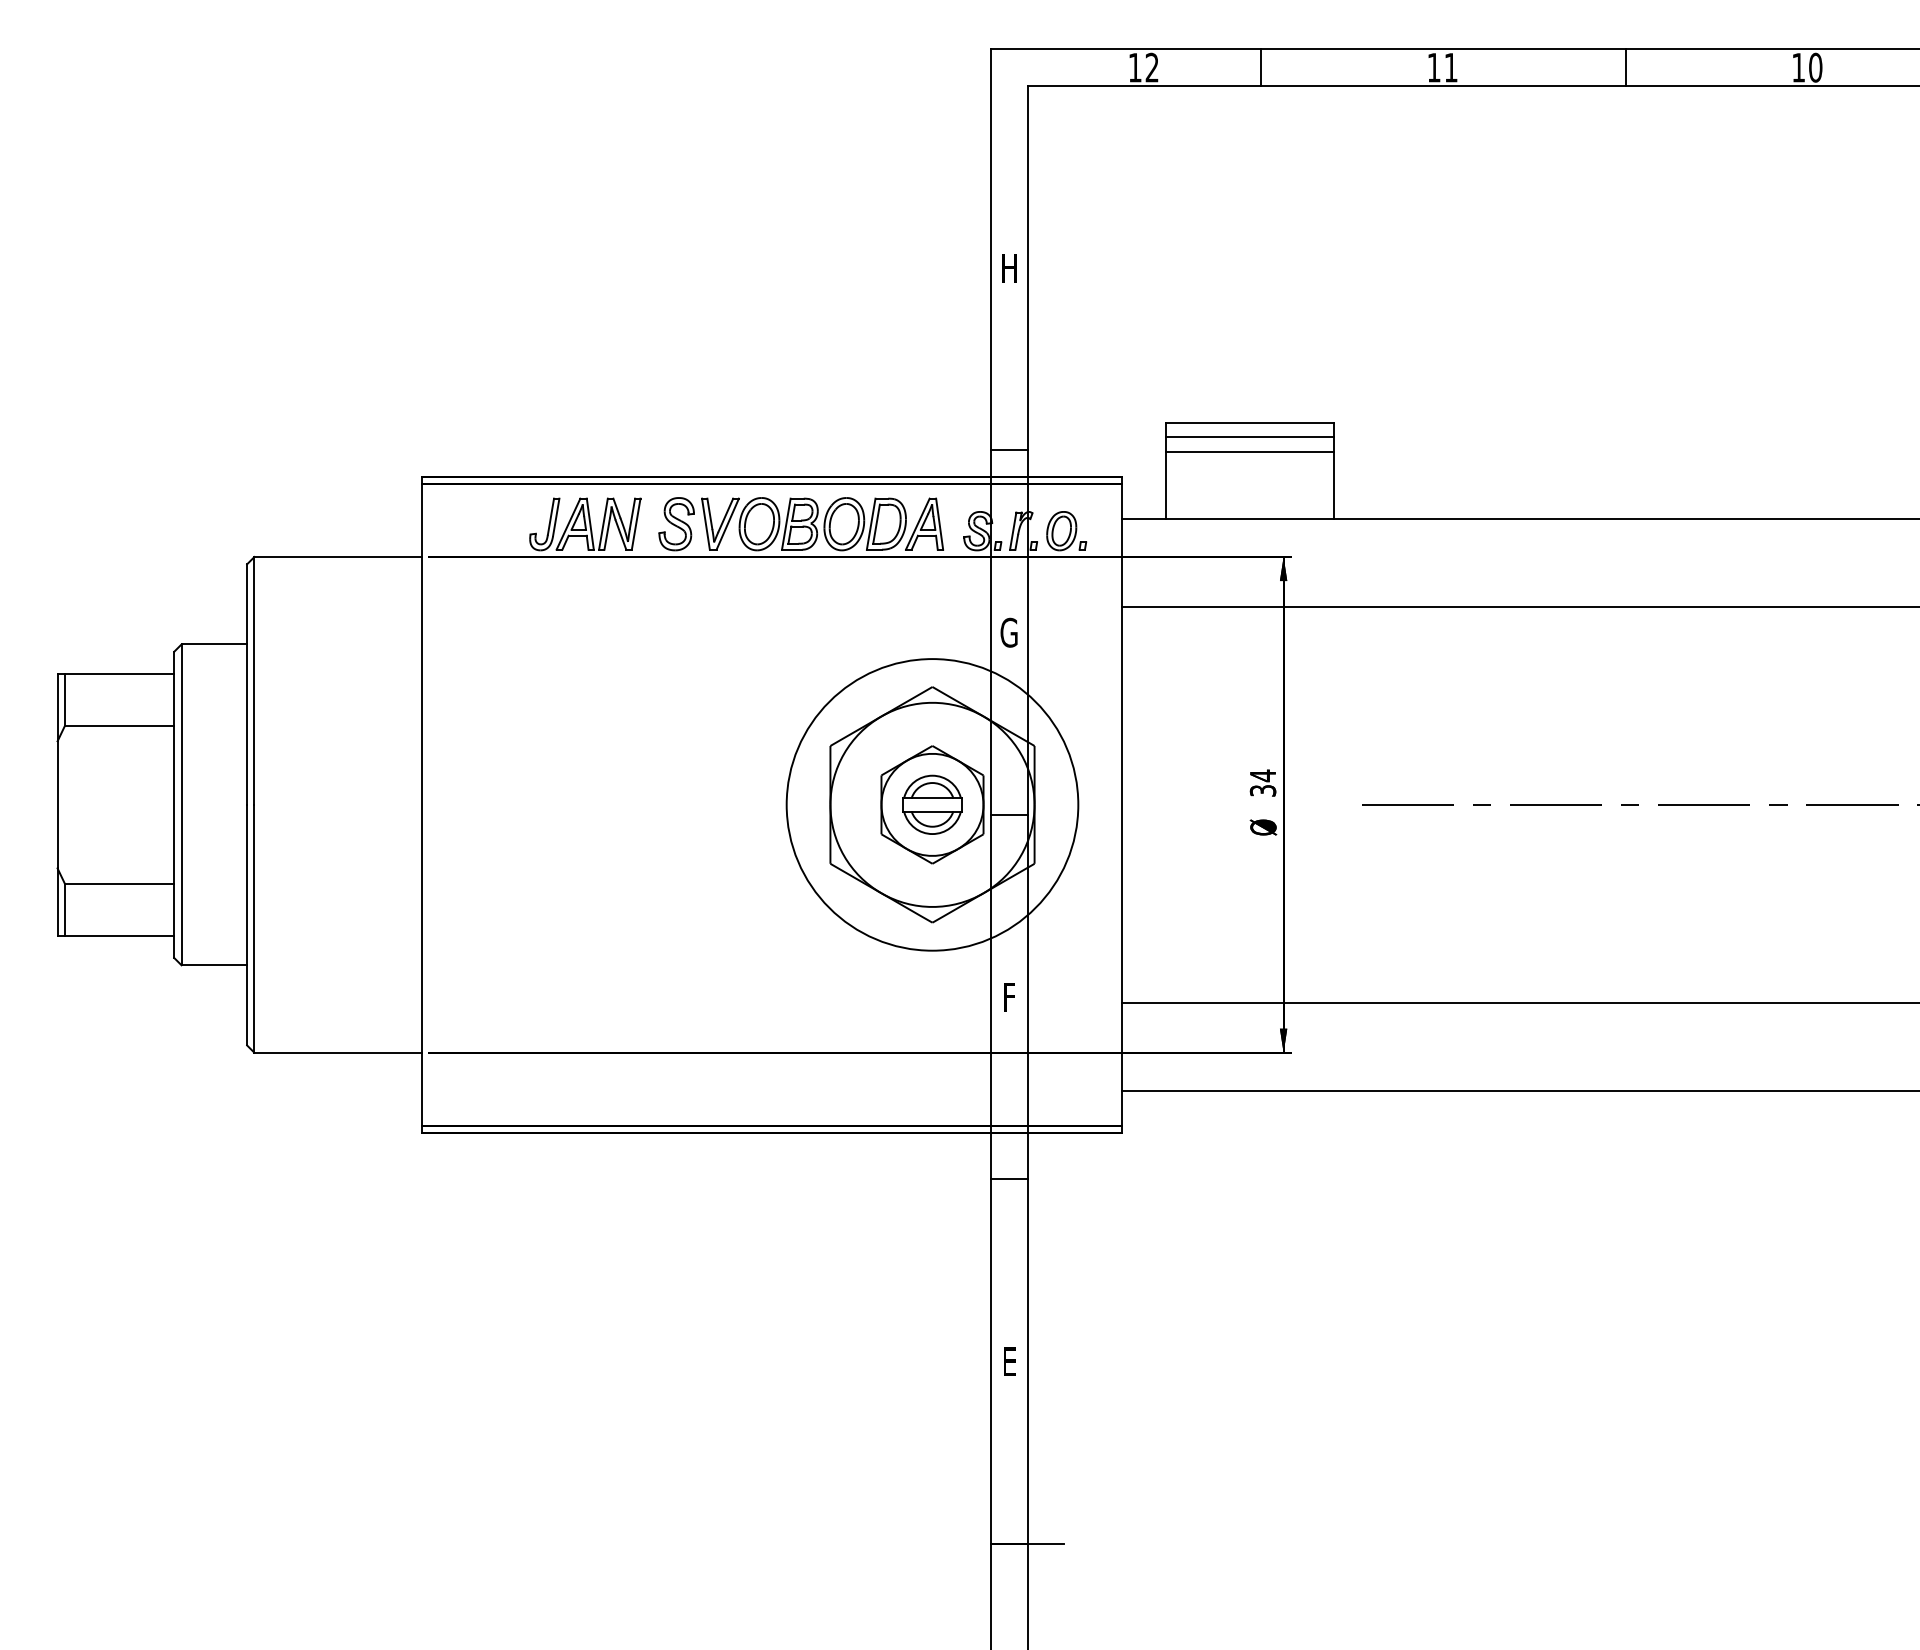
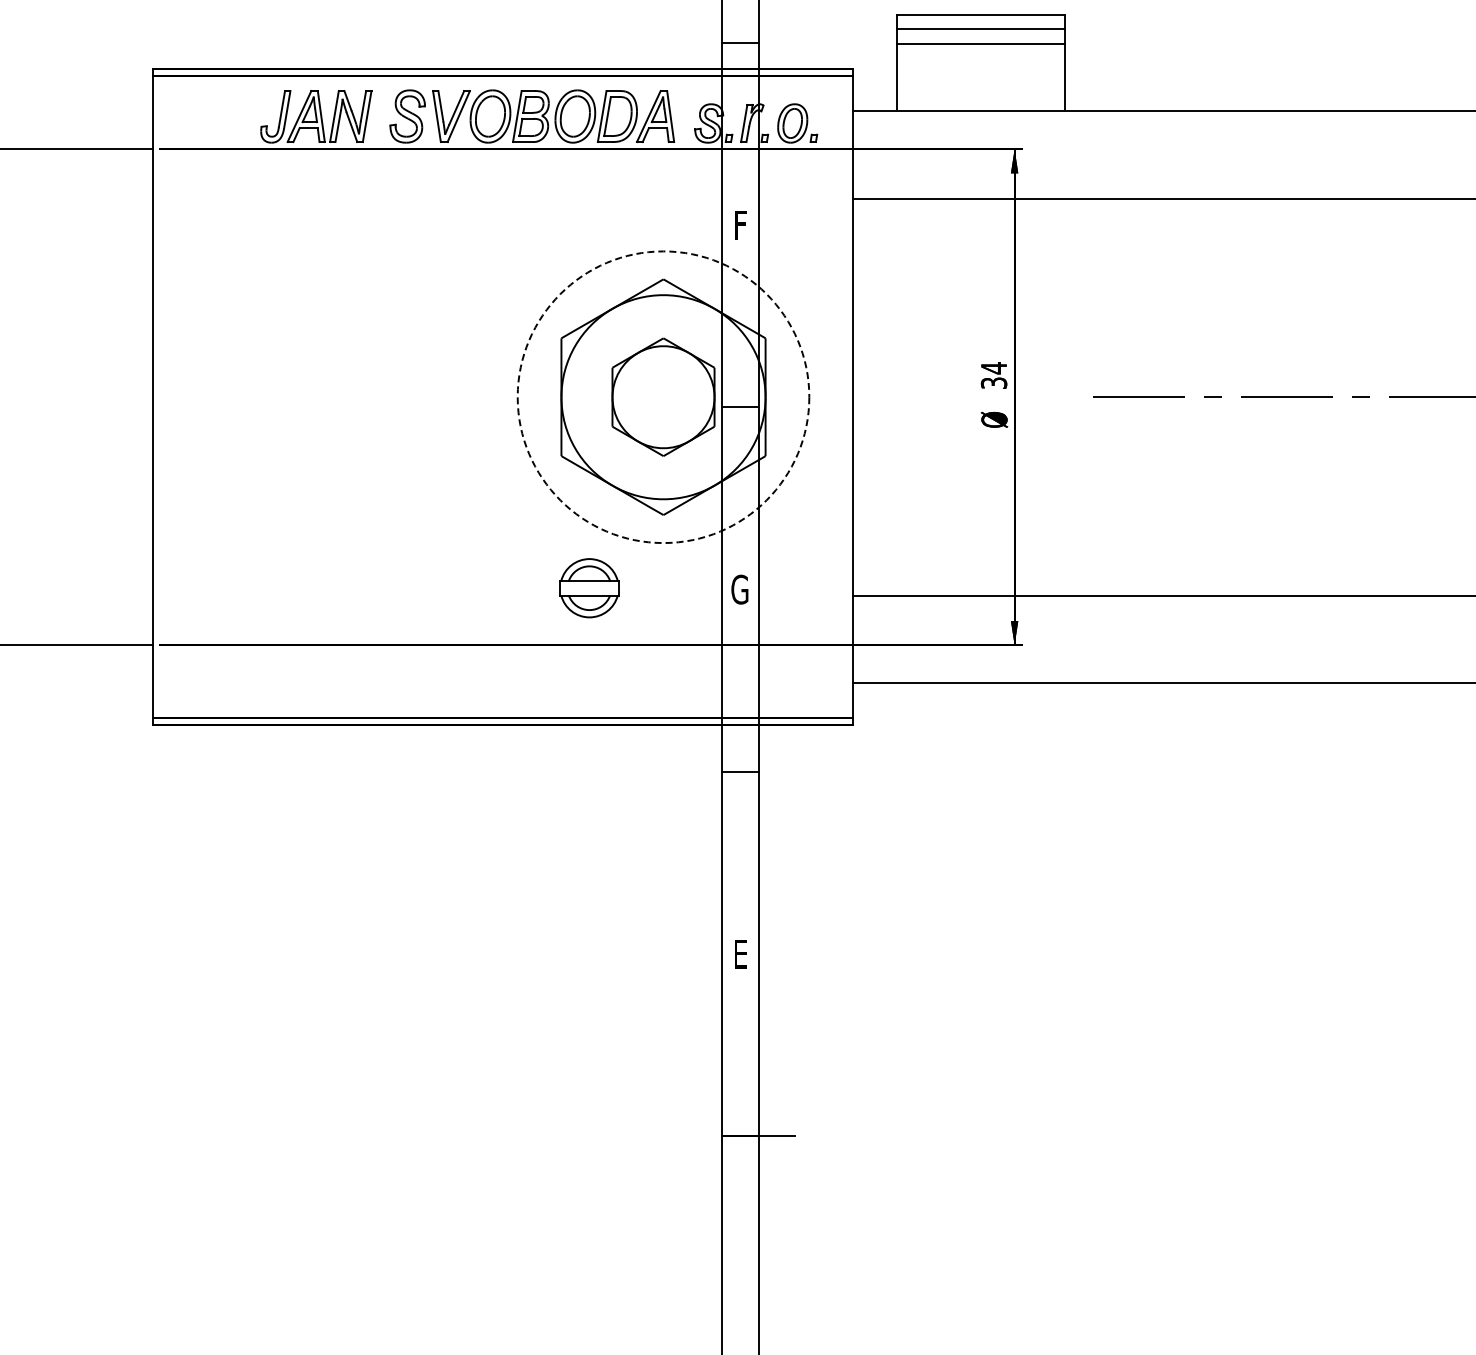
text: (1008, 632) -> (739, 224), G -> F
circle: (932, 804) -> (663, 396), solid -> dashed
part: (932, 804) -> (589, 587), moved
text: (1008, 997) -> (739, 589), F -> G

